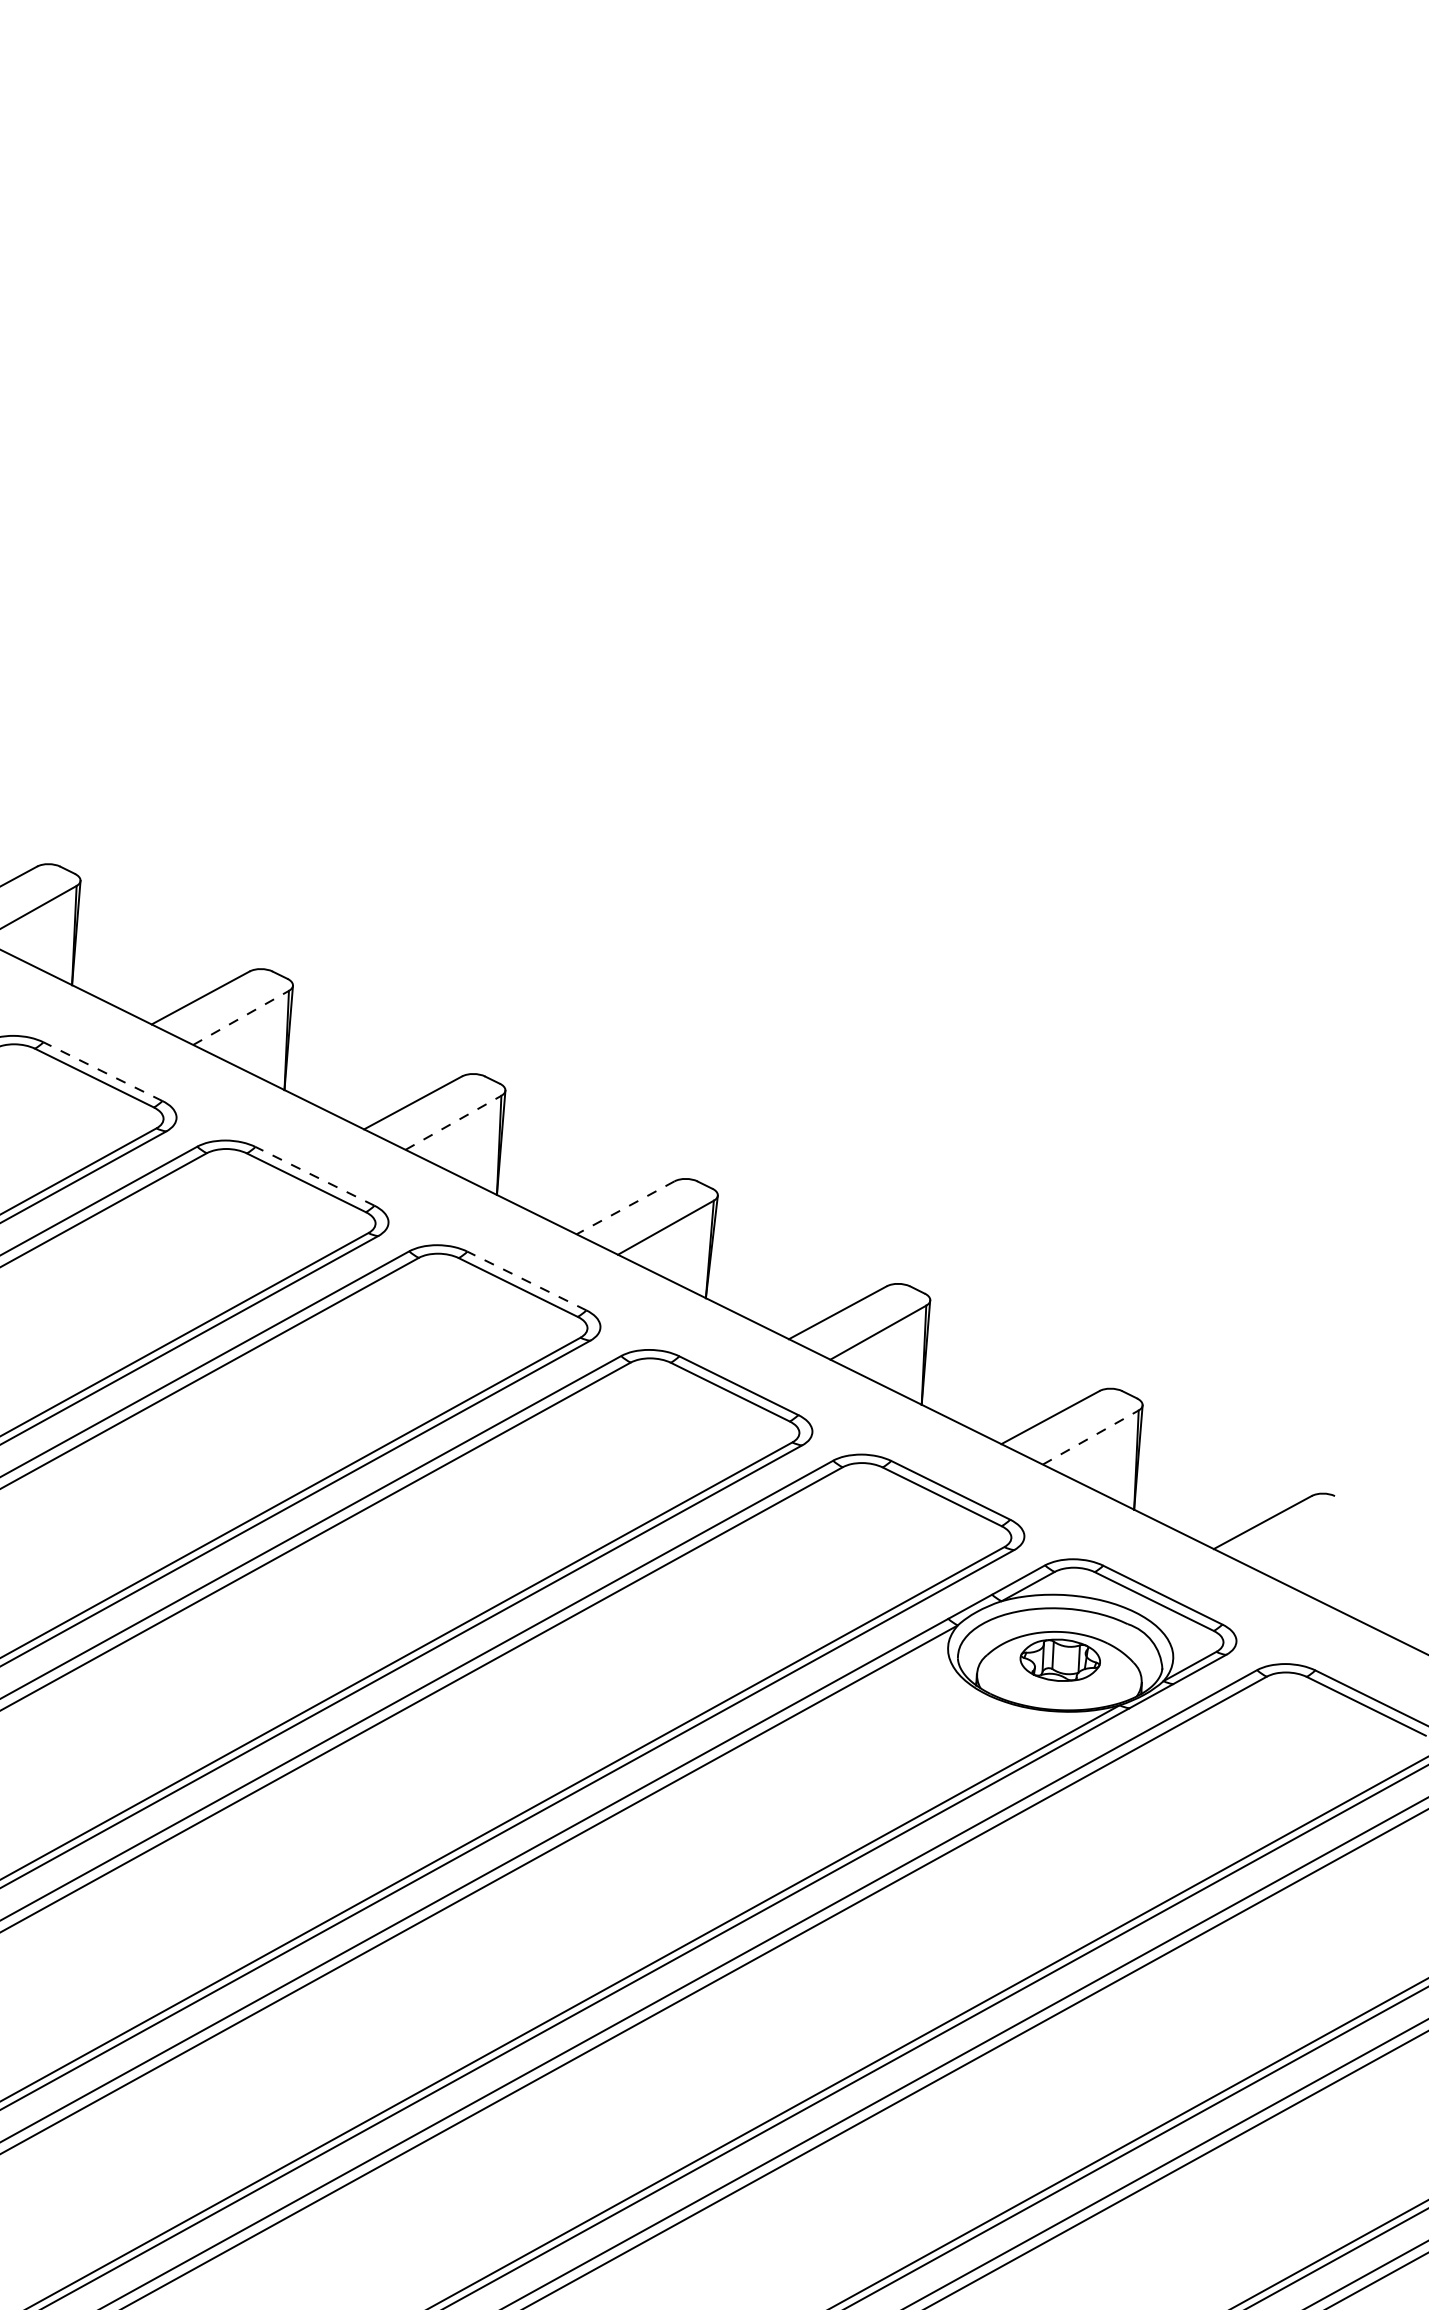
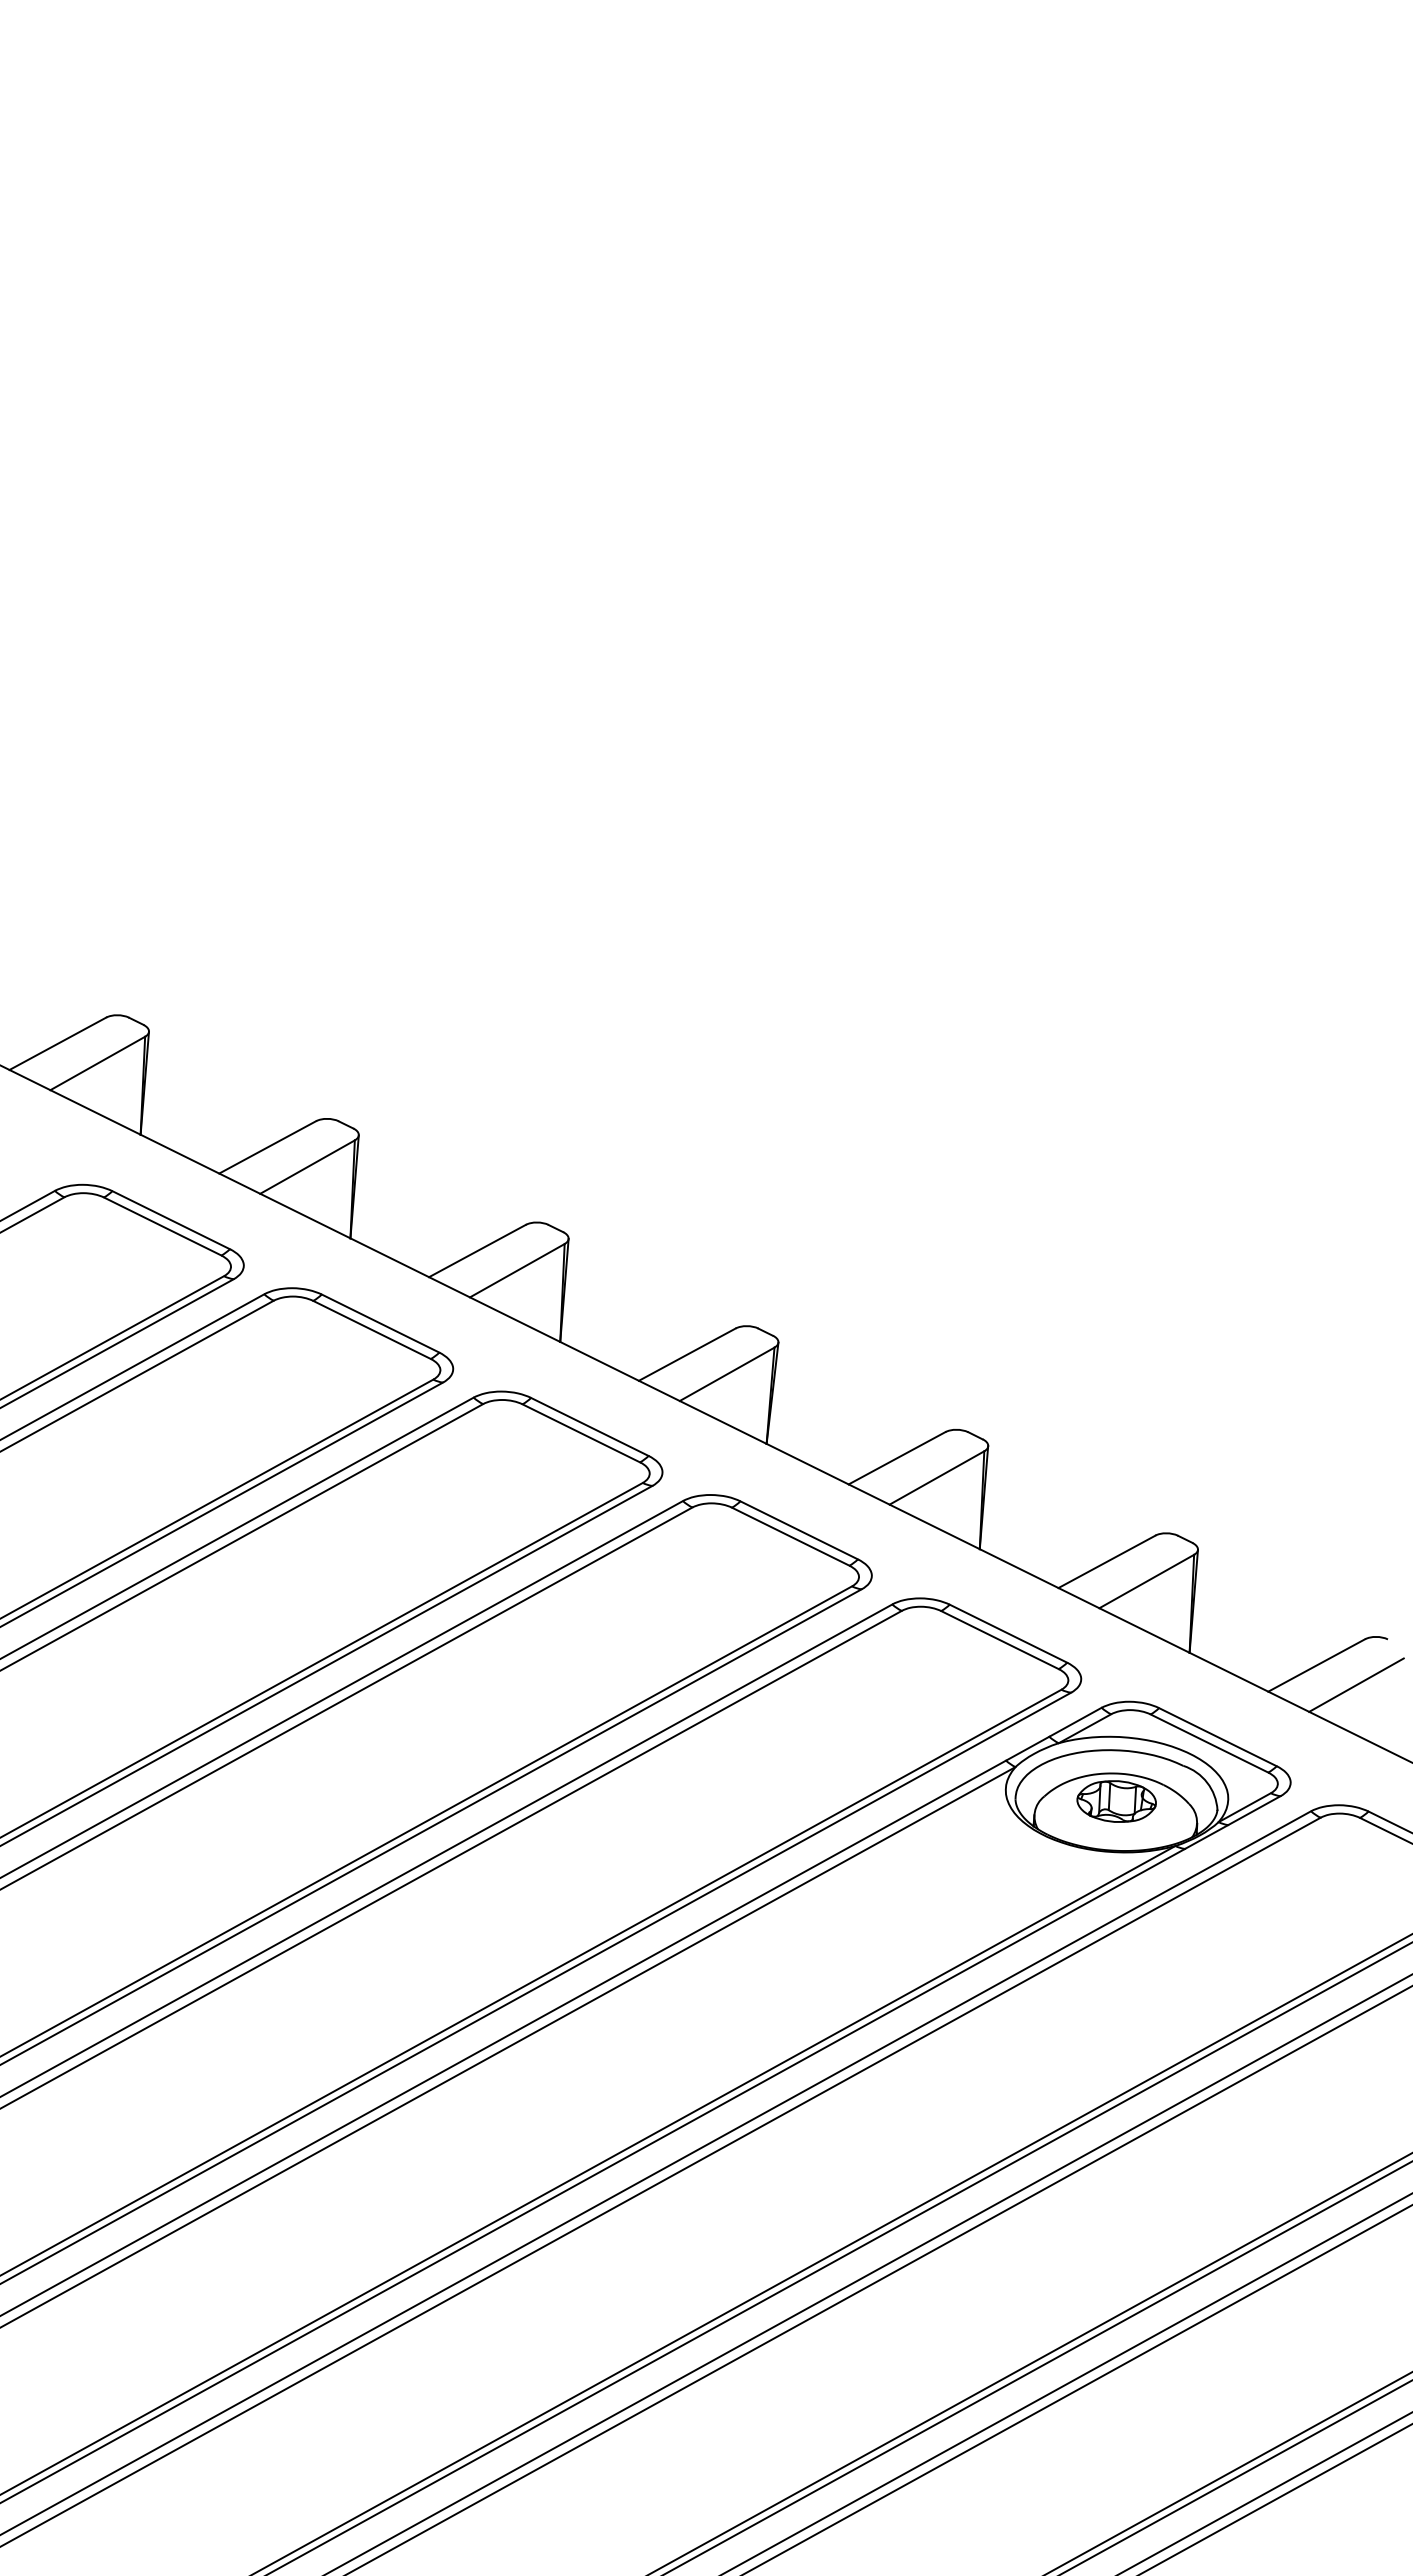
line: (241, 1017) -> (307, 1166), dashed -> solid
line: (103, 1071) -> (171, 1220), dashed -> solid
line: (453, 1122) -> (517, 1270), dashed -> solid
line: (314, 1176) -> (380, 1323), dashed -> solid
line: (624, 1207) -> (686, 1354), dashed -> solid
line: (526, 1280) -> (589, 1426), dashed -> solid
line: (1091, 1437) -> (1147, 1581), dashed -> solid
line: (1303, 1541) -> (1356, 1684), added

